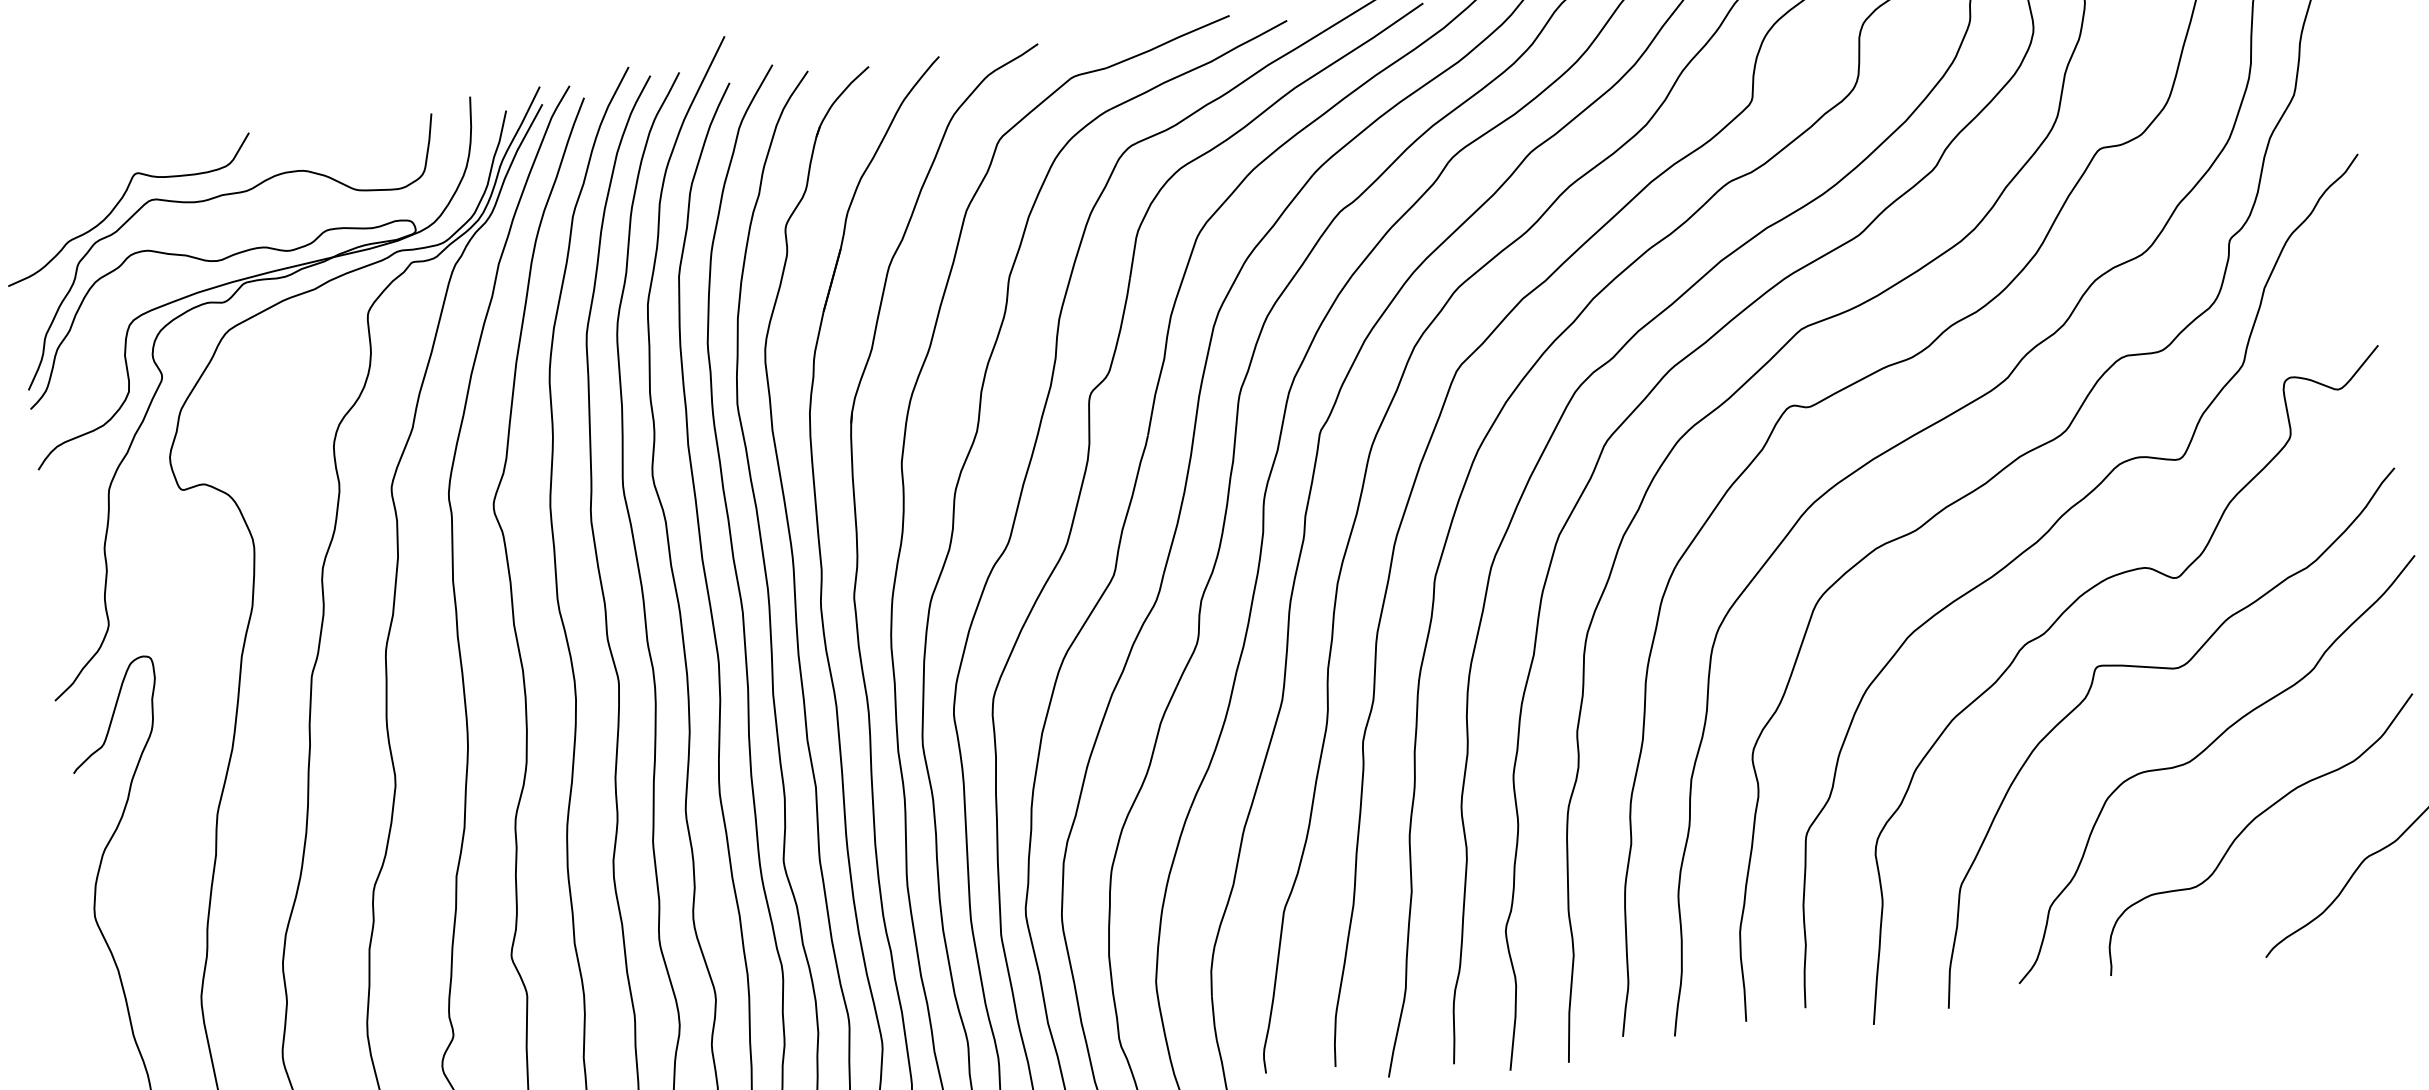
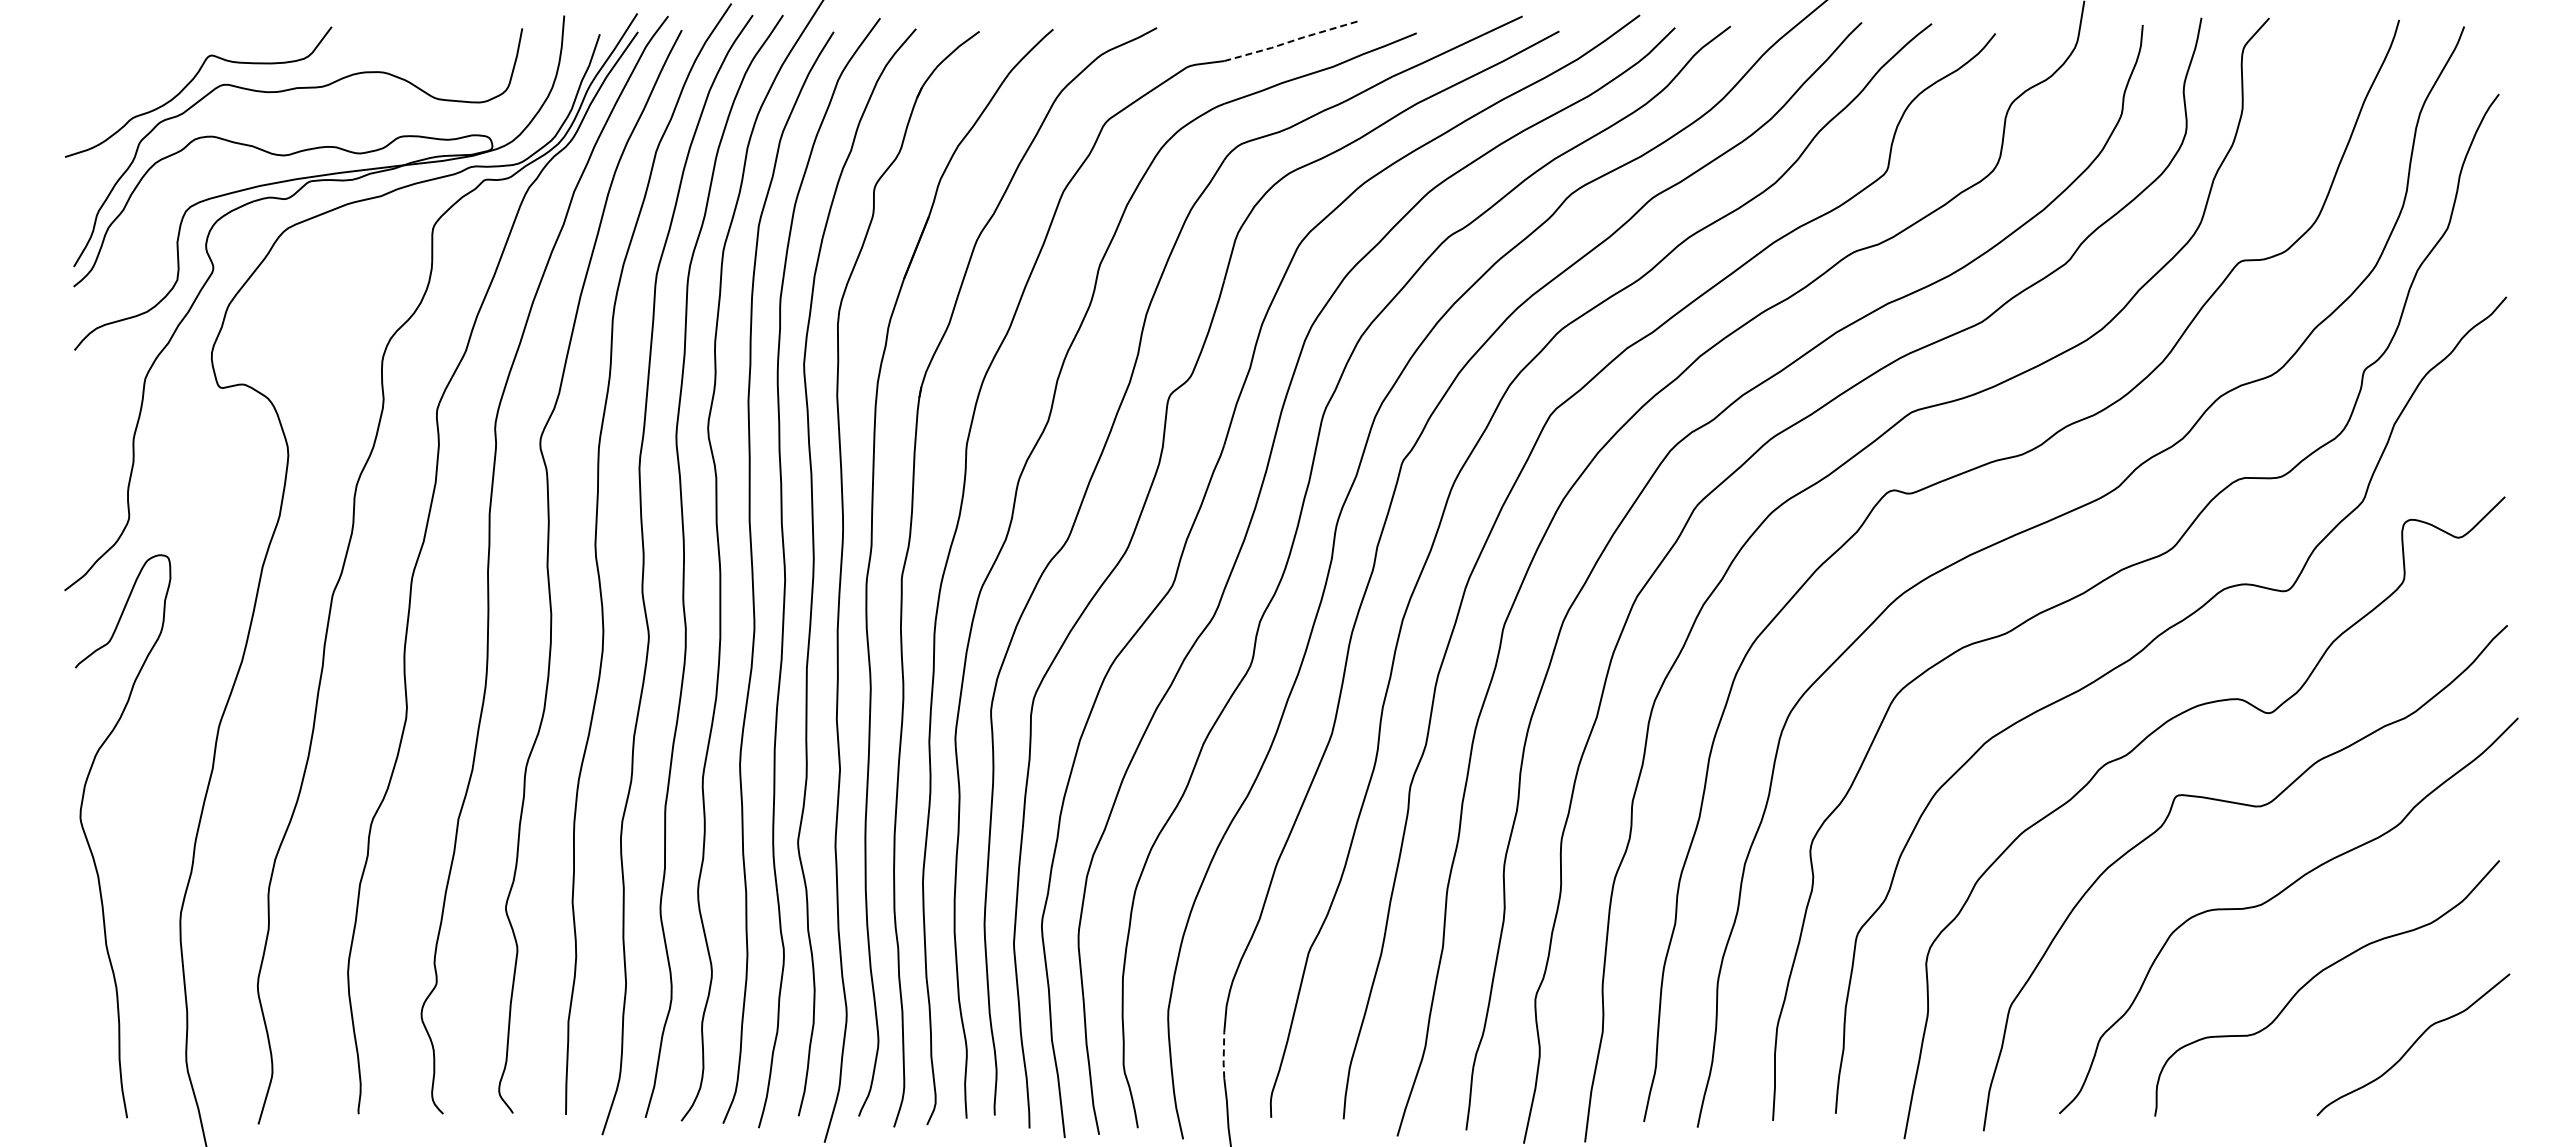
line: (1168, 42) -> (1291, 41), solid -> dashed
line: (1213, 1020) -> (1223, 1056), solid -> dashed

